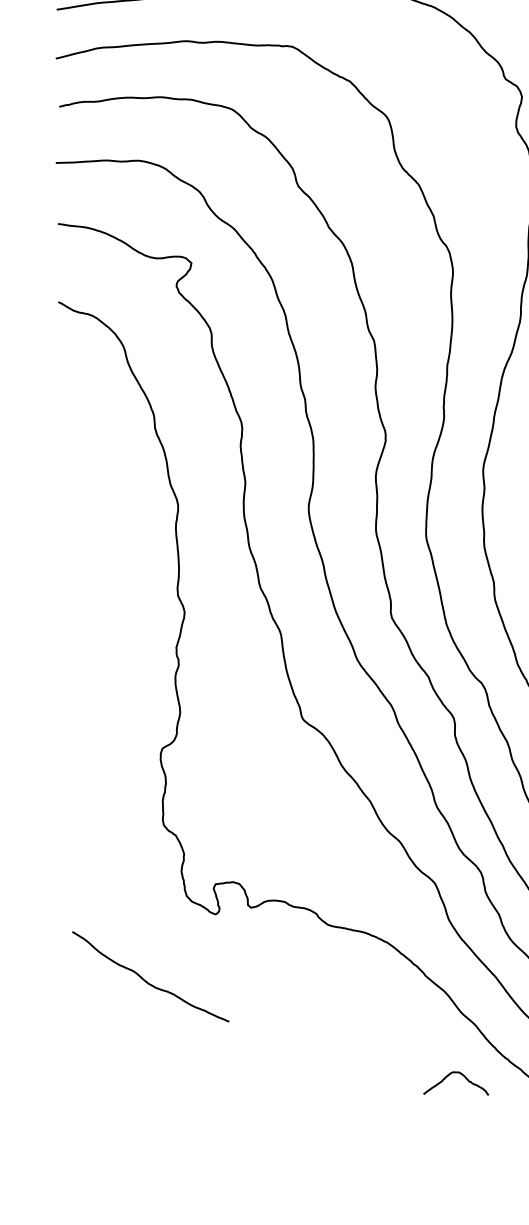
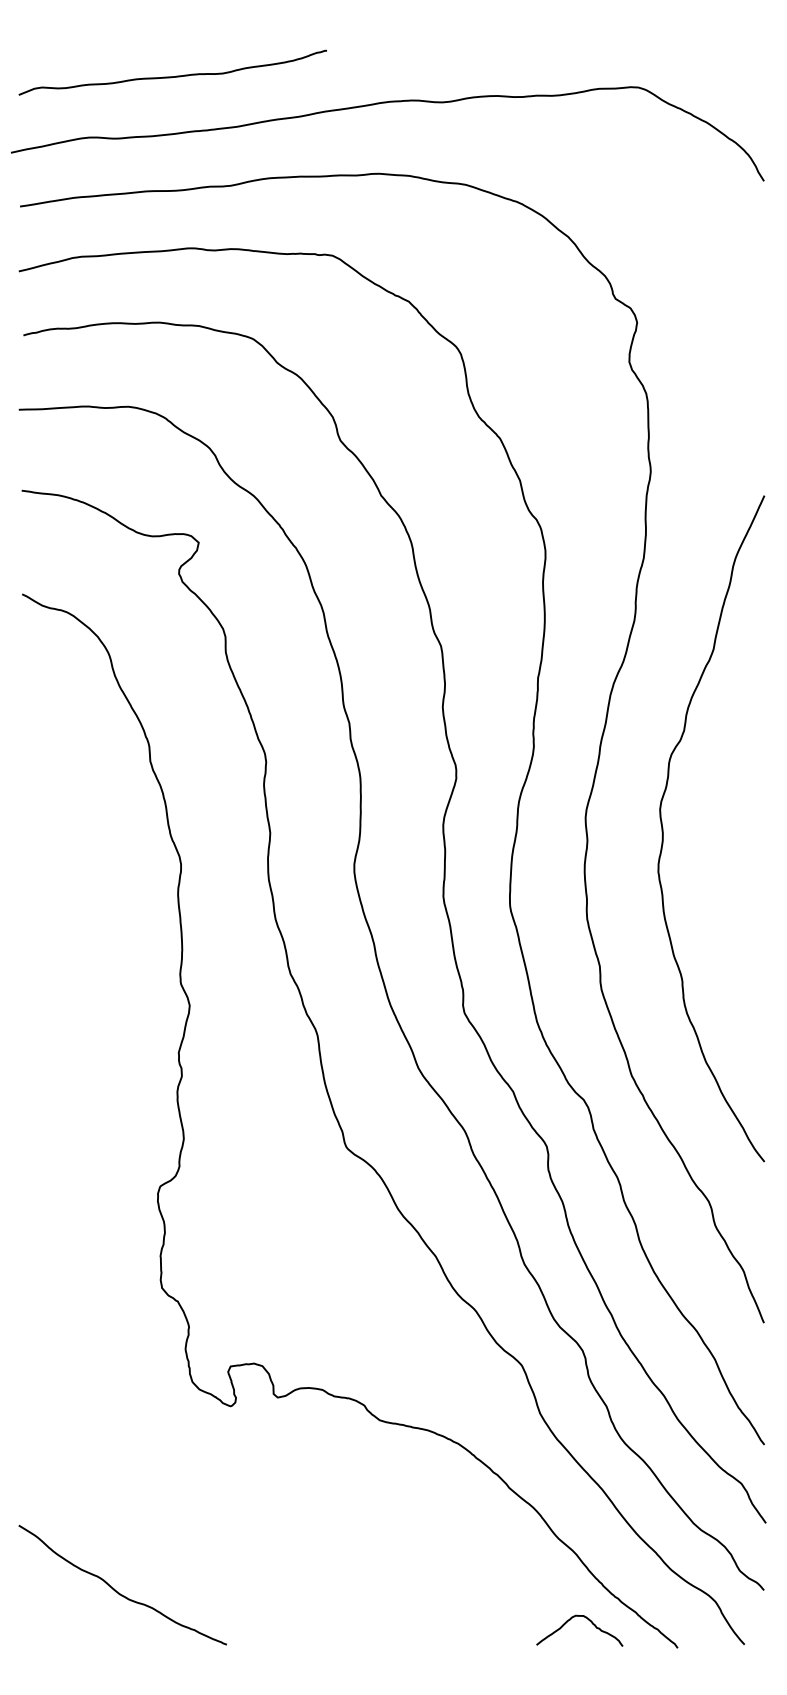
curve: (148, 982) -> (119, 1592), moved
curve: (460, 1074) -> (585, 1618), moved

